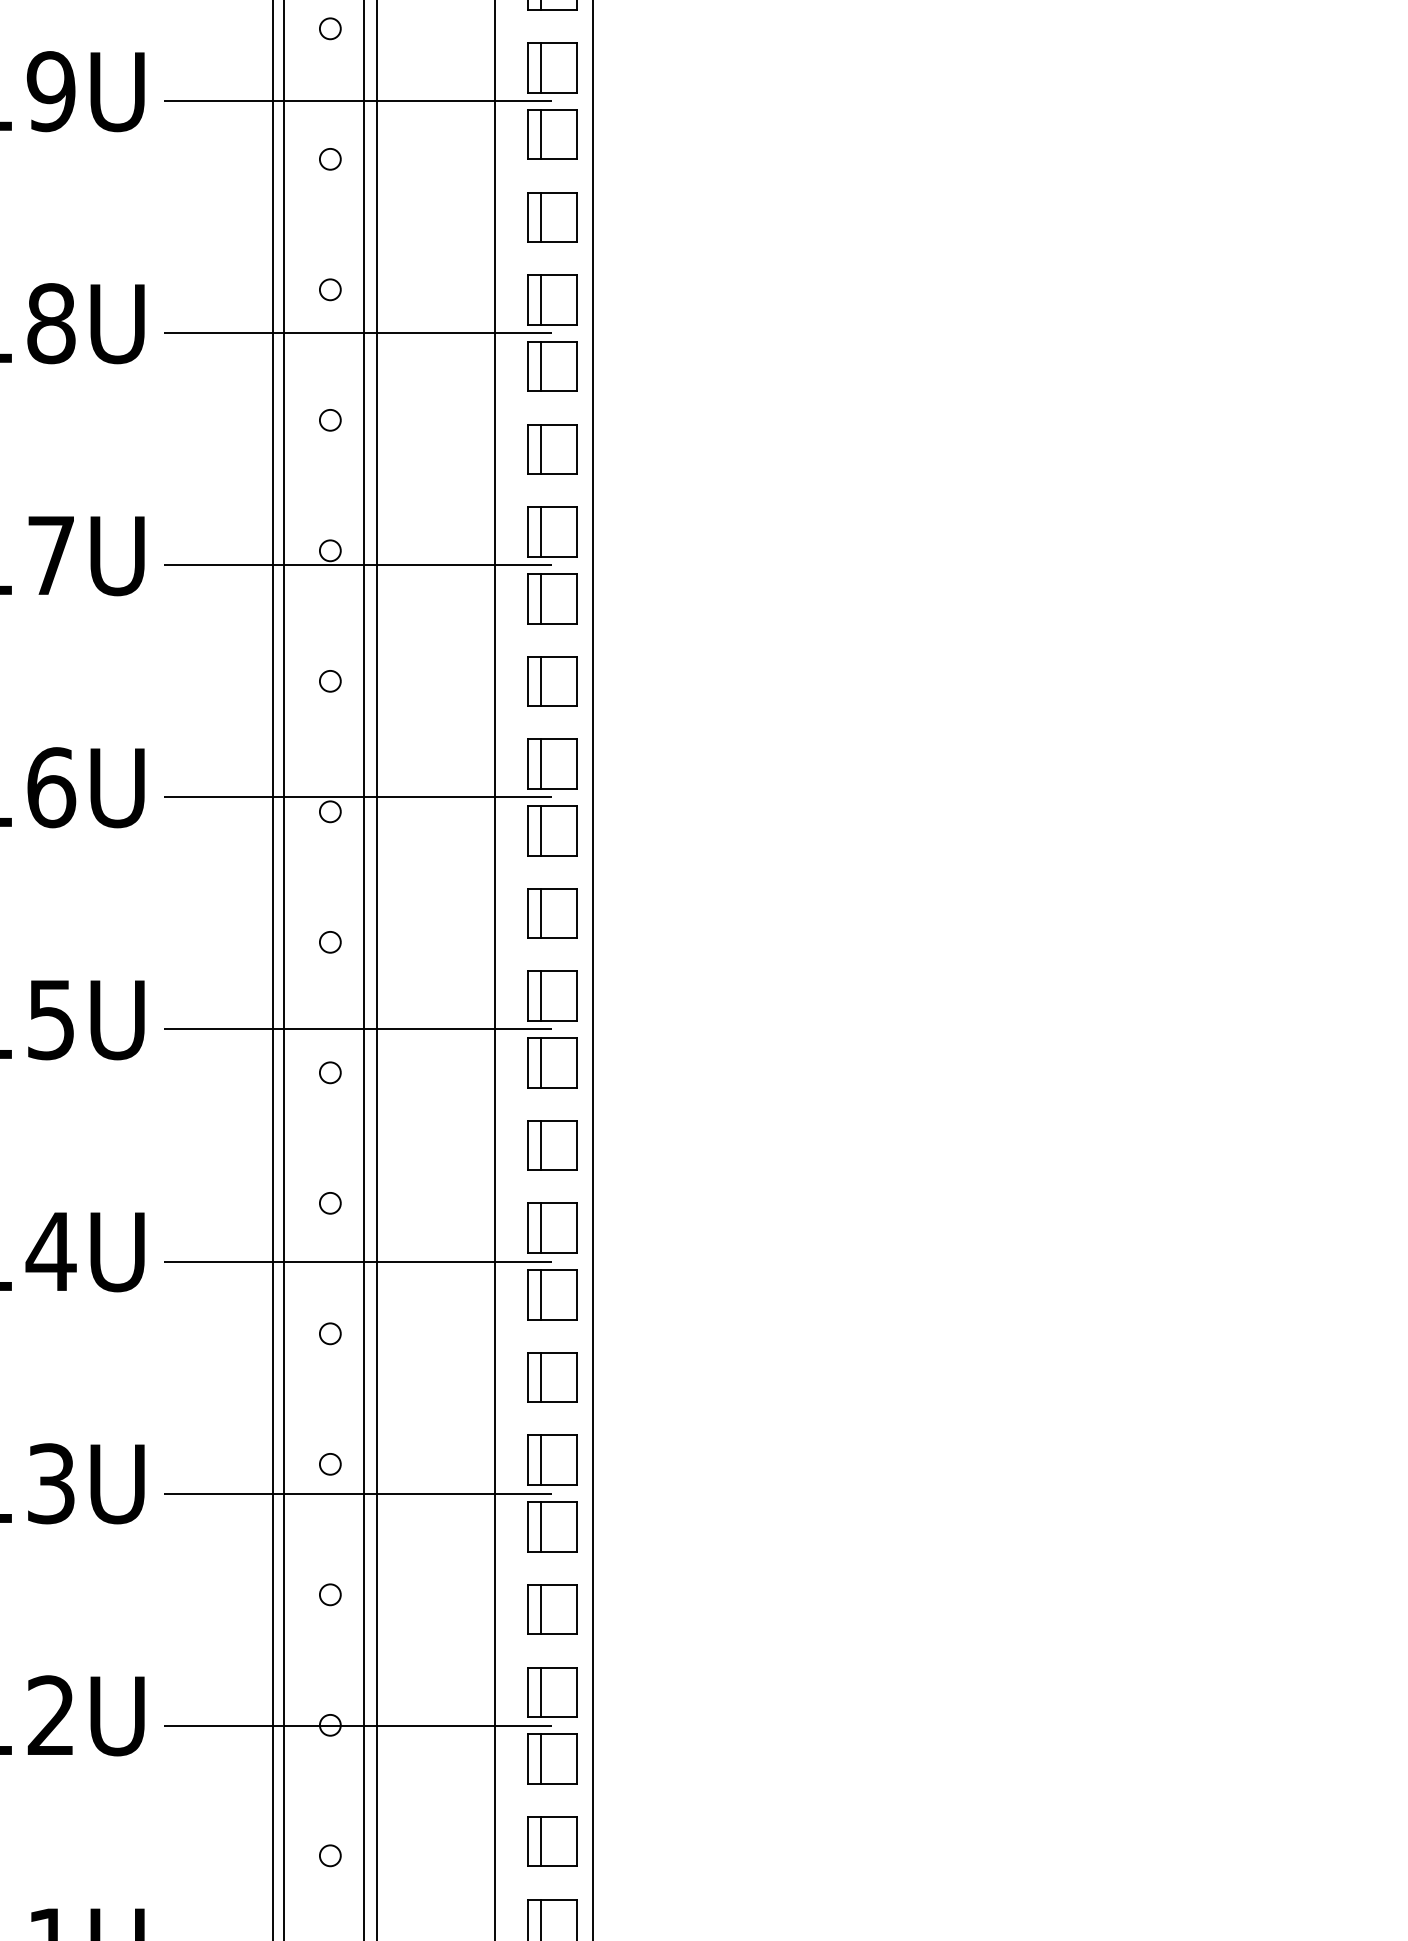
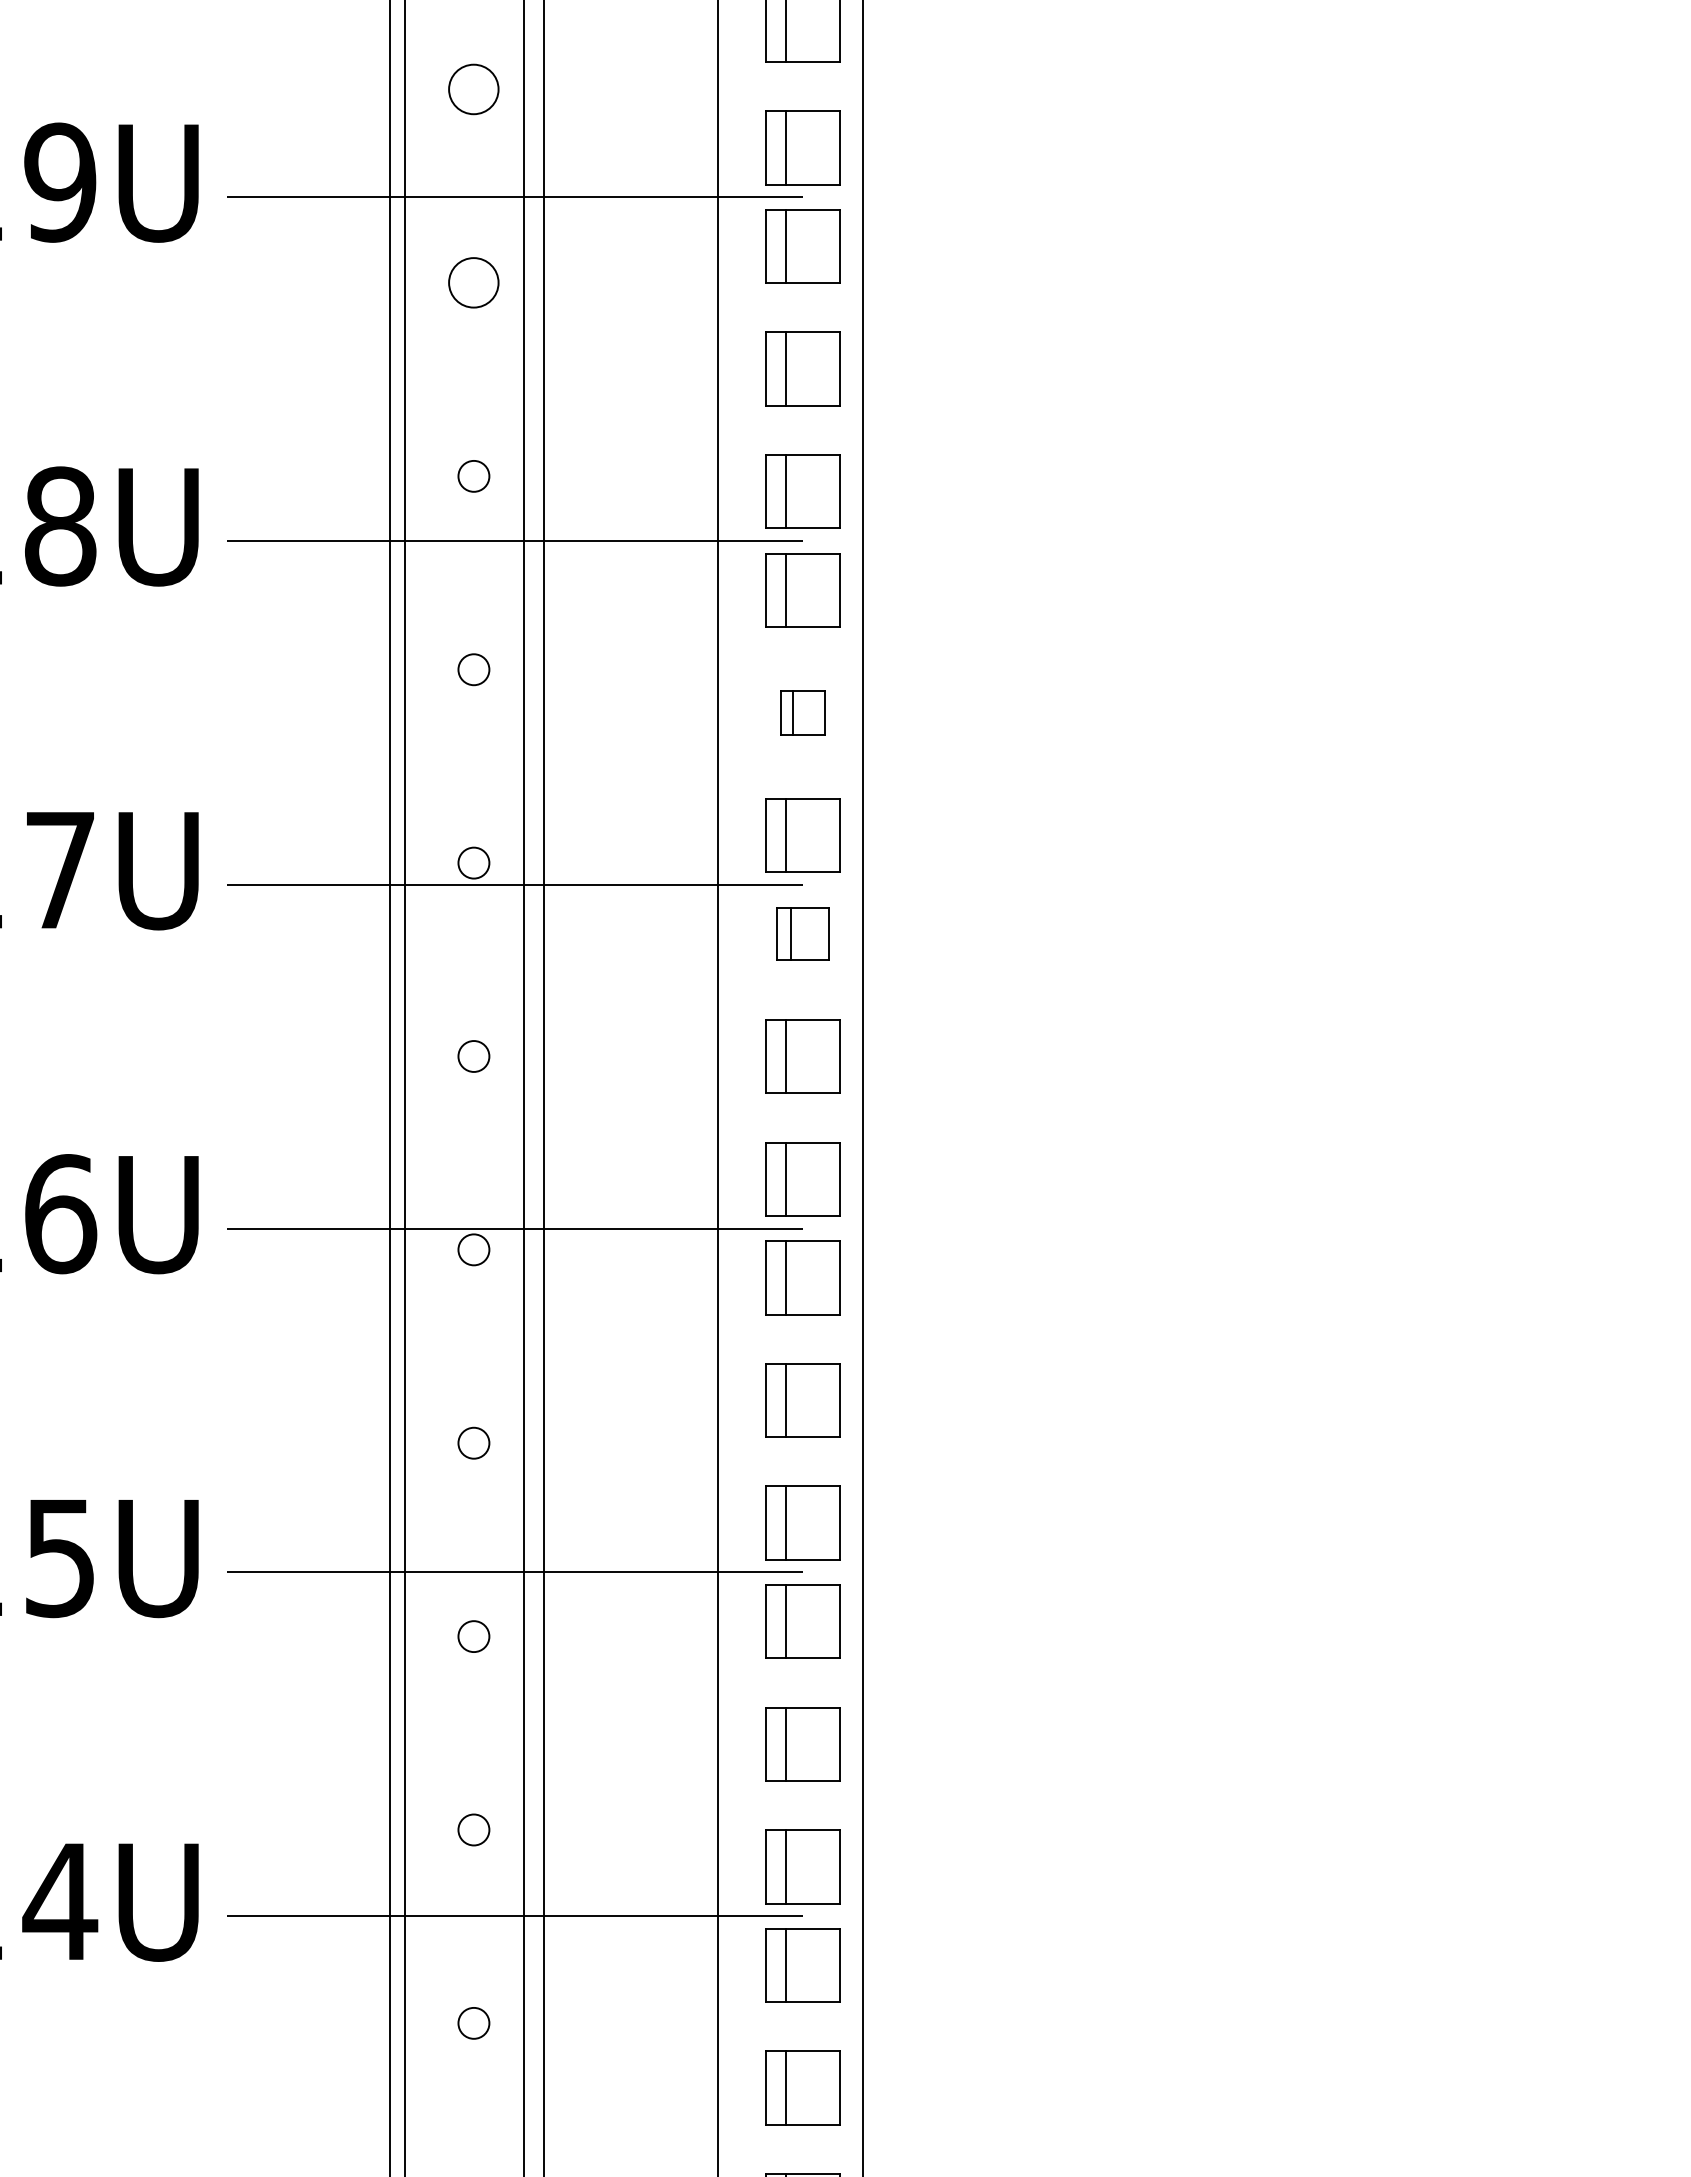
circle: (330, 28) -> (474, 89), size x1.6
circle: (330, 159) -> (474, 283), size x1.6
part: (552, 449) -> (803, 712), size x0.6
part: (552, 598) -> (803, 933), size x0.7

